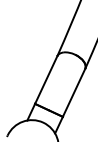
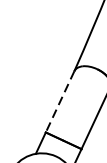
line: (46, 80) -> (60, 102), solid -> dashed

